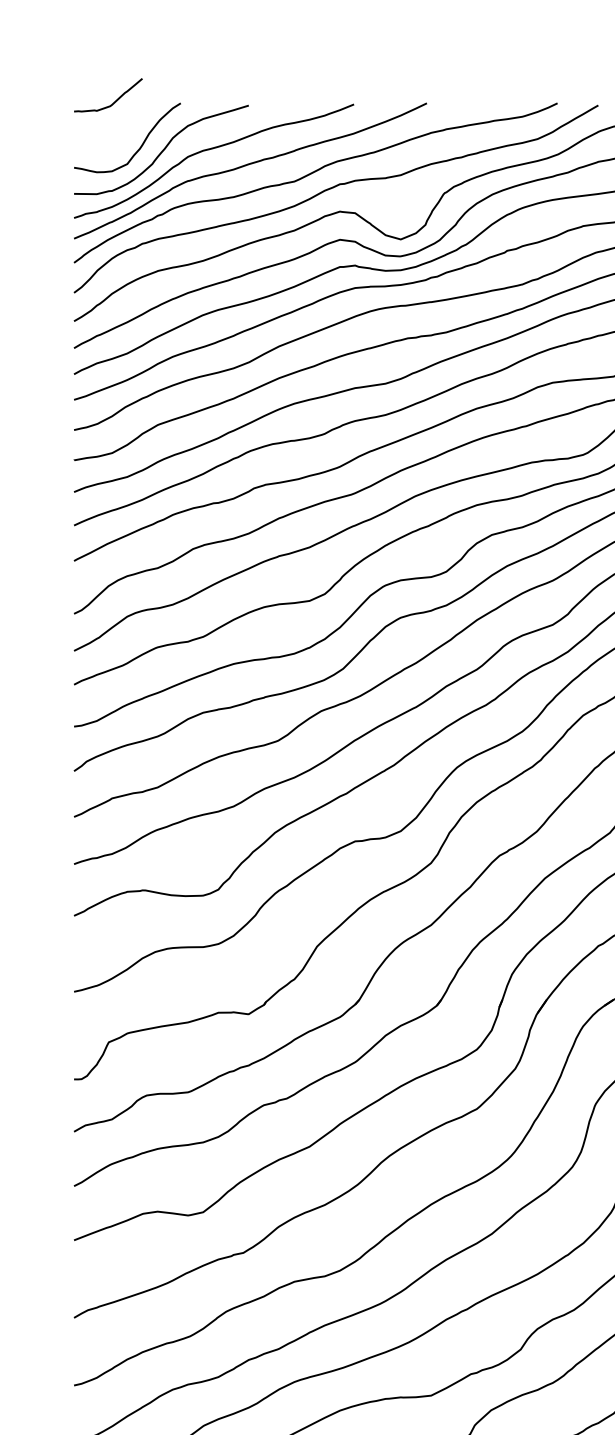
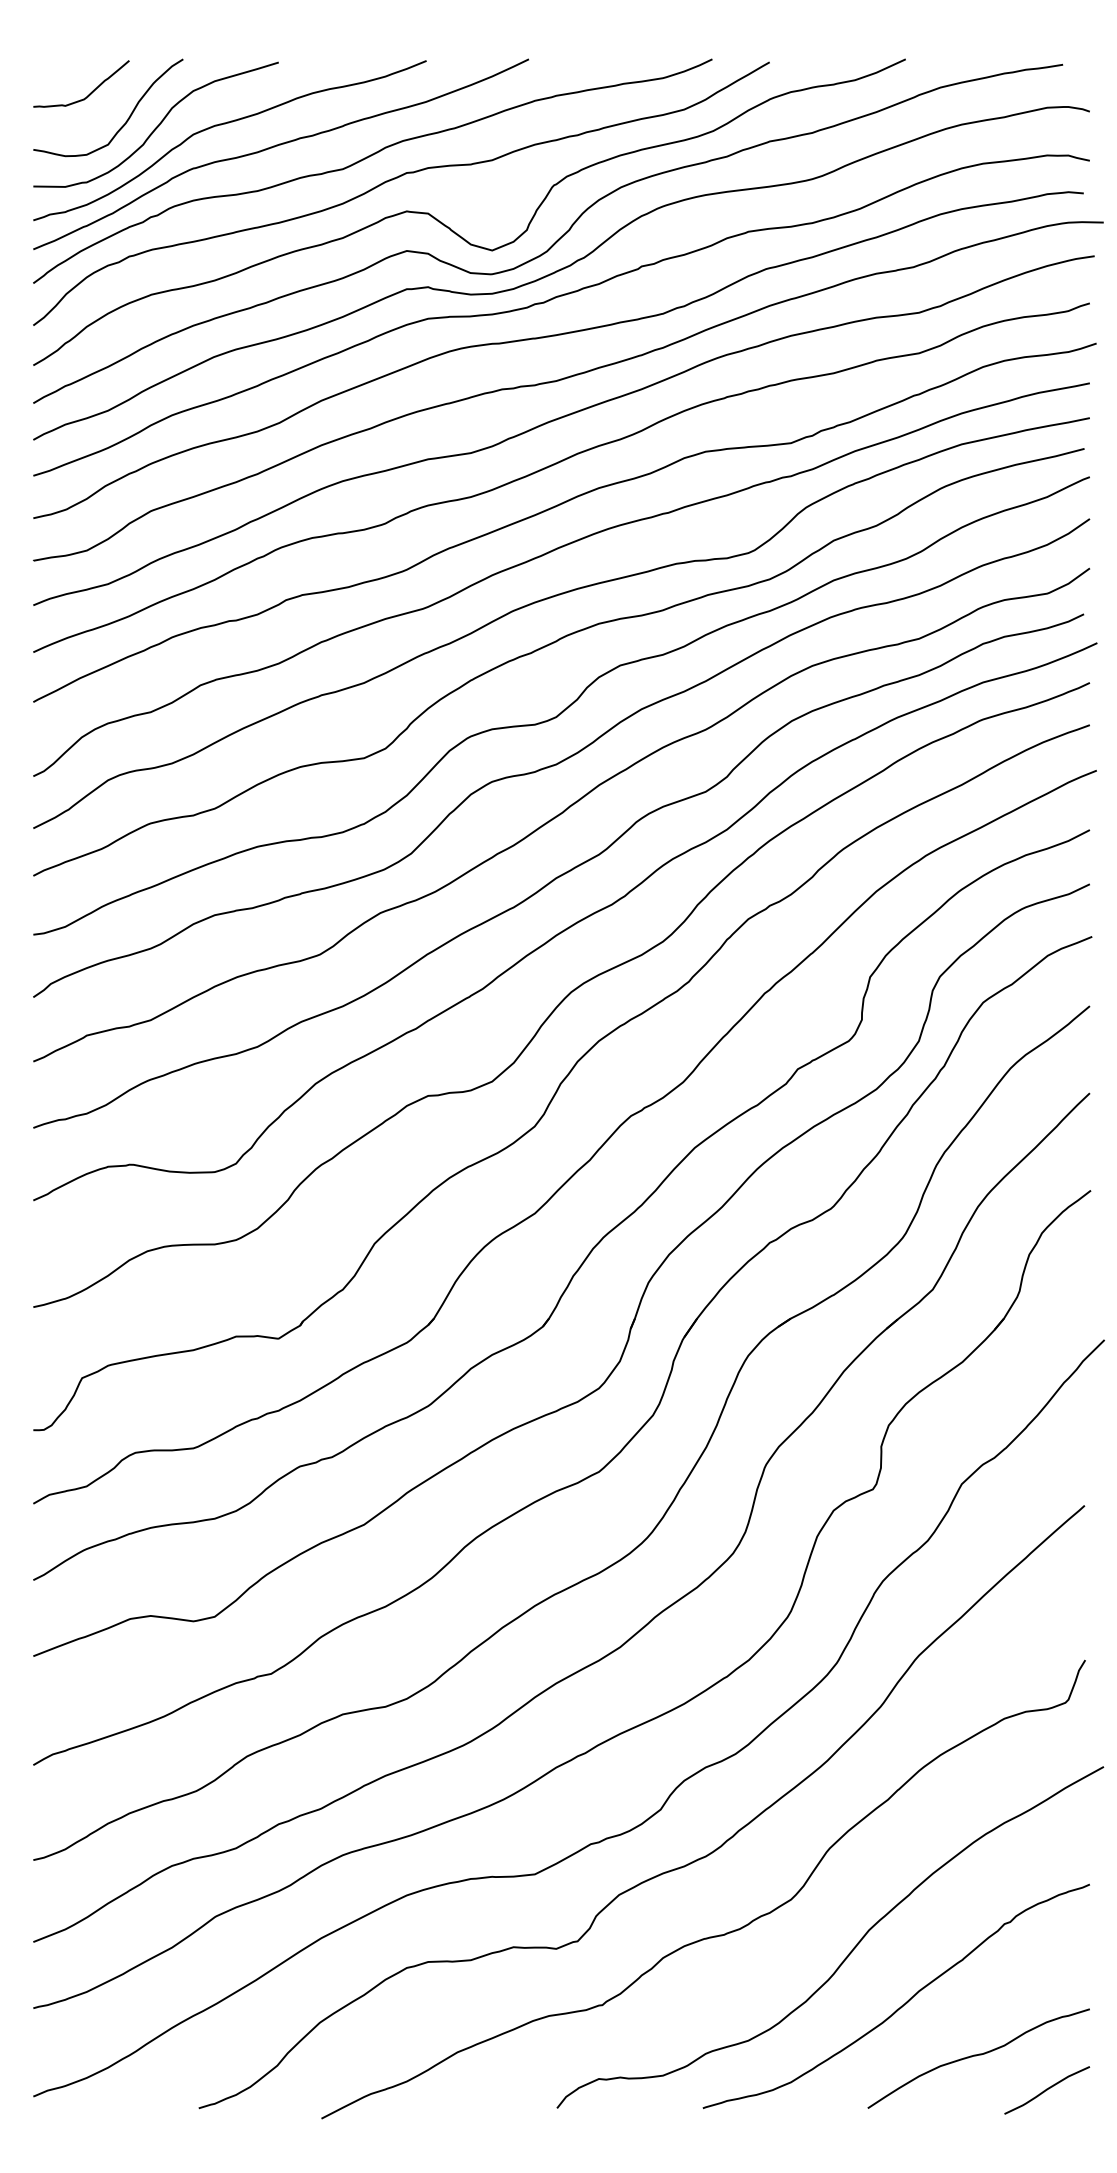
curve: (114, 101) -> (90, 92), moved

